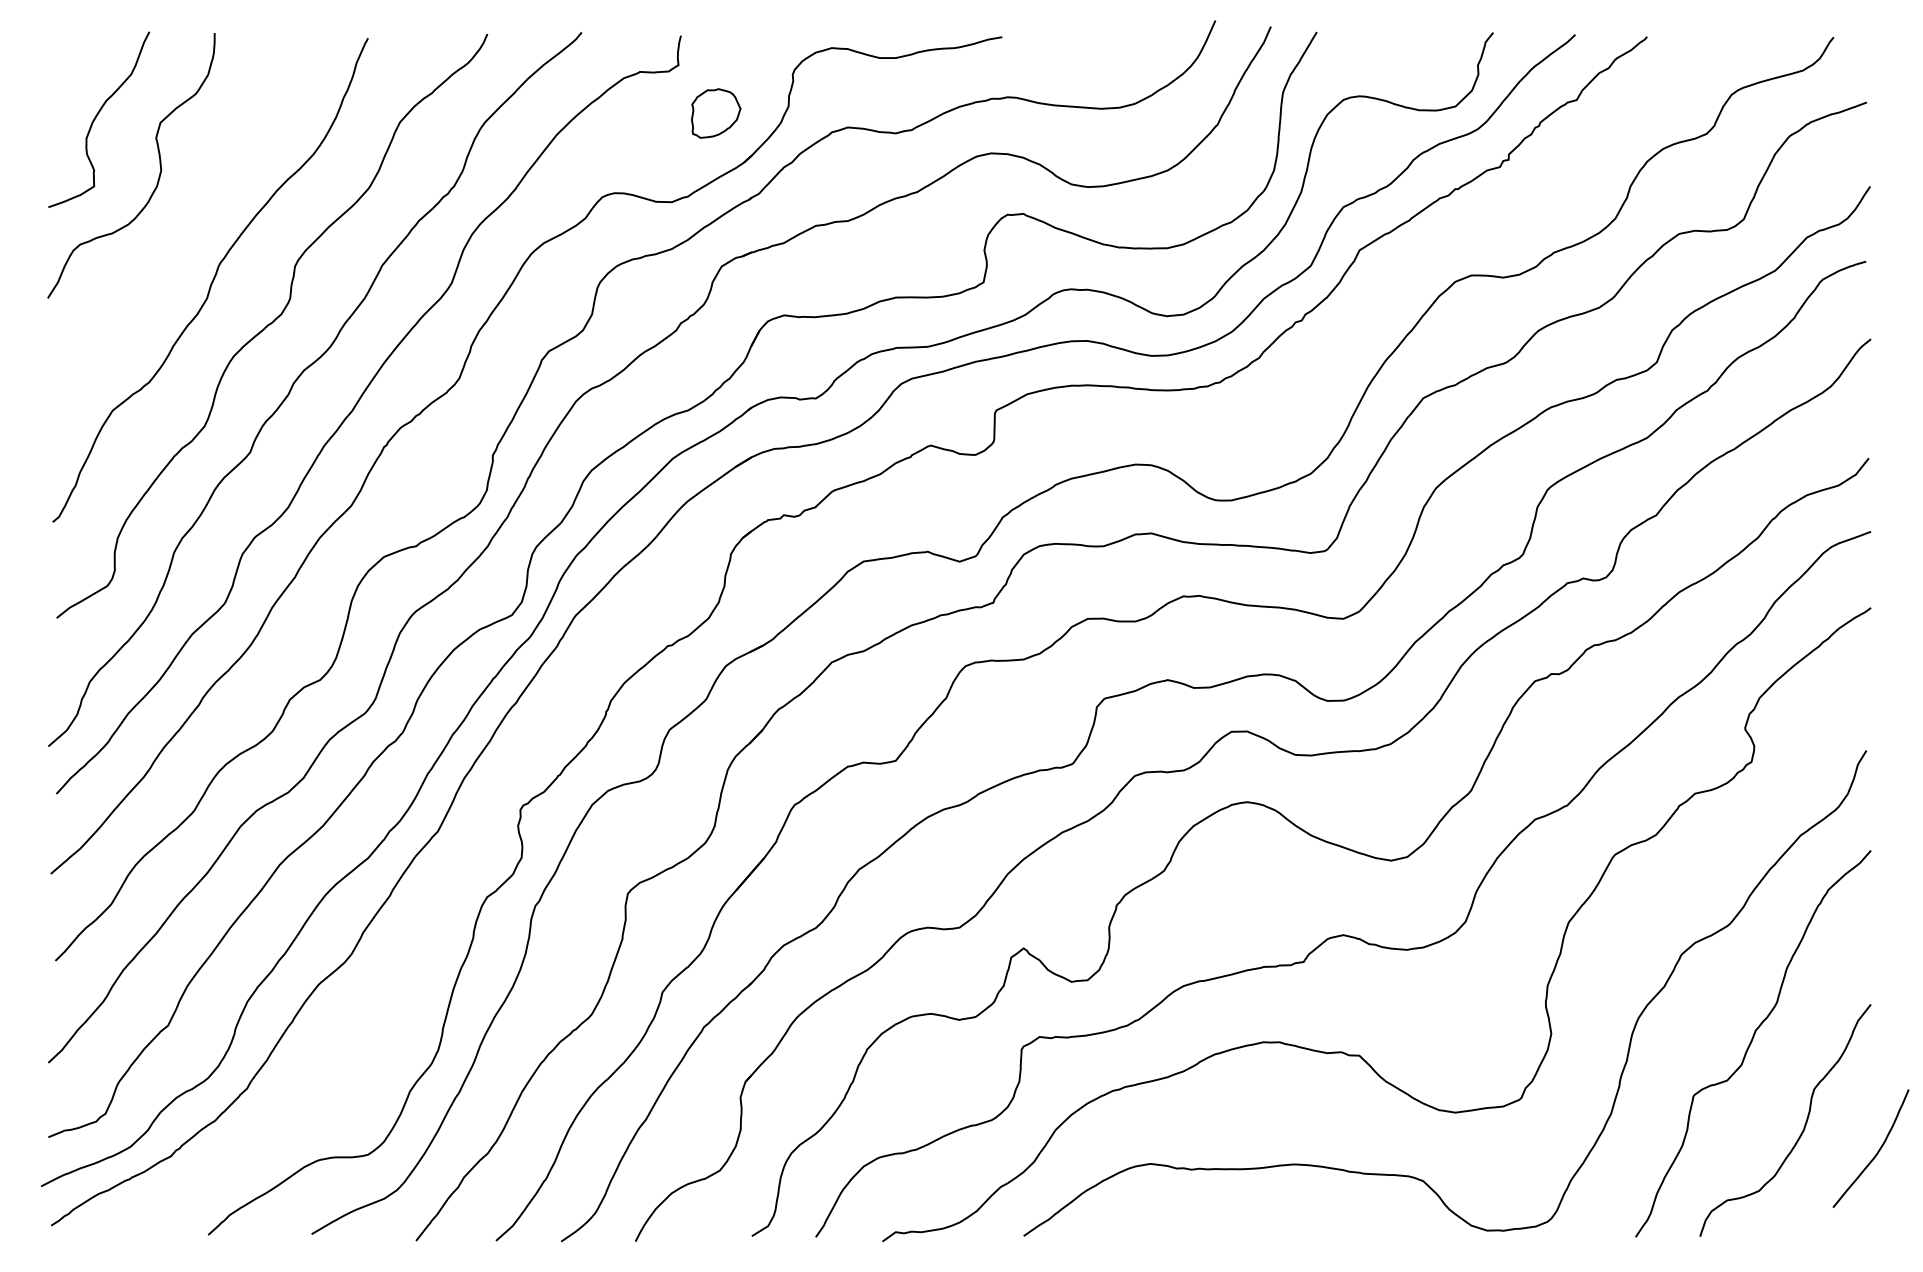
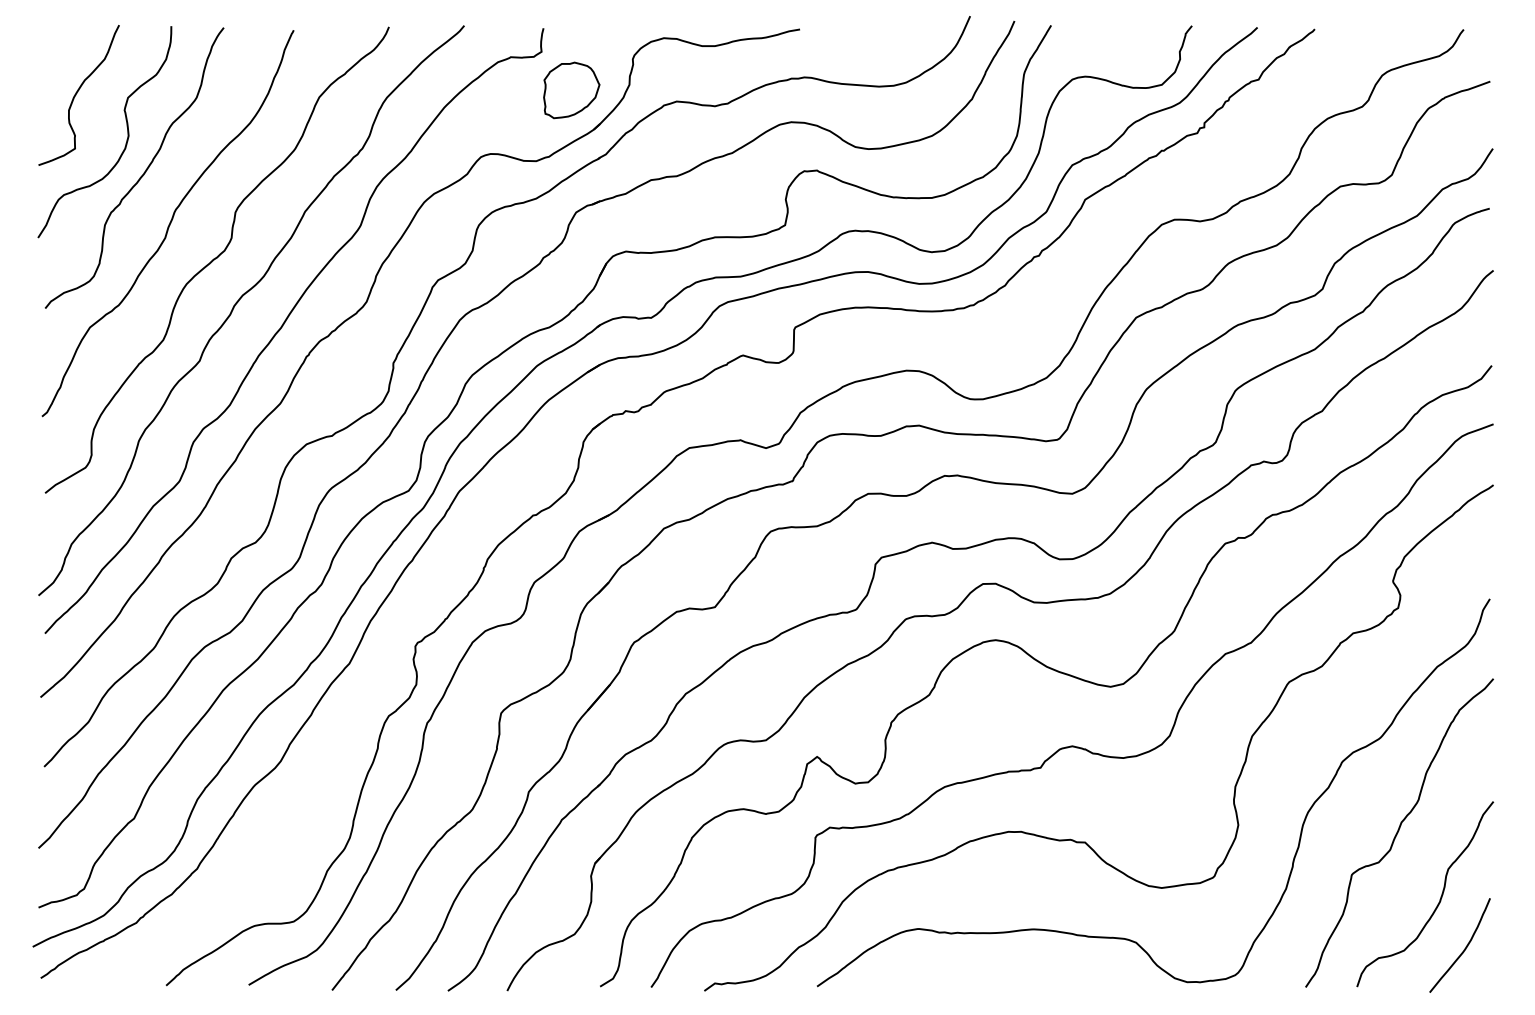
part: (715, 113) -> (571, 90), size x1.43
curve: (179, 217) -> (143, 173), added
curve: (1877, 1151) -> (1465, 947), moved

